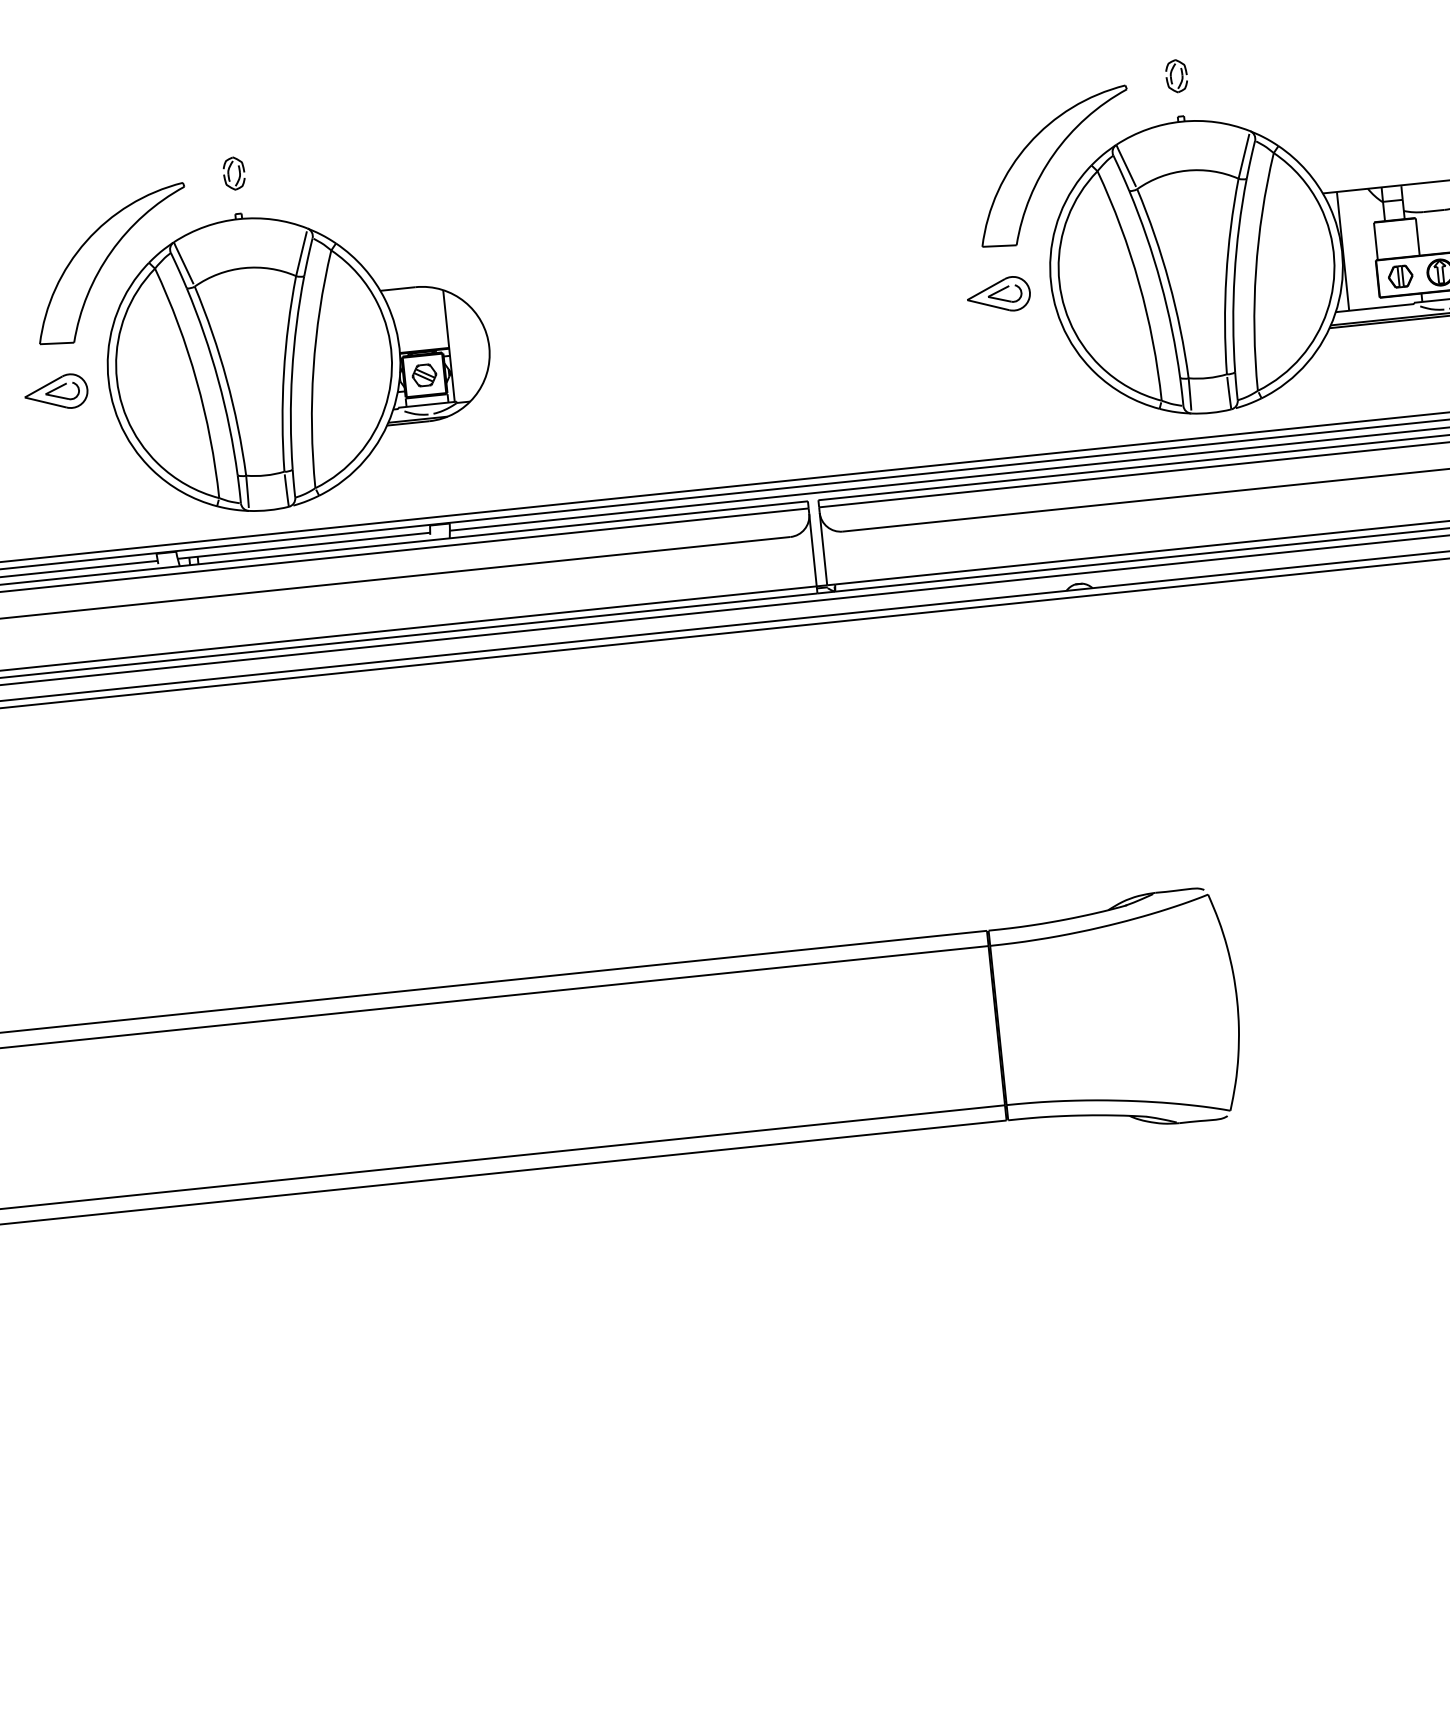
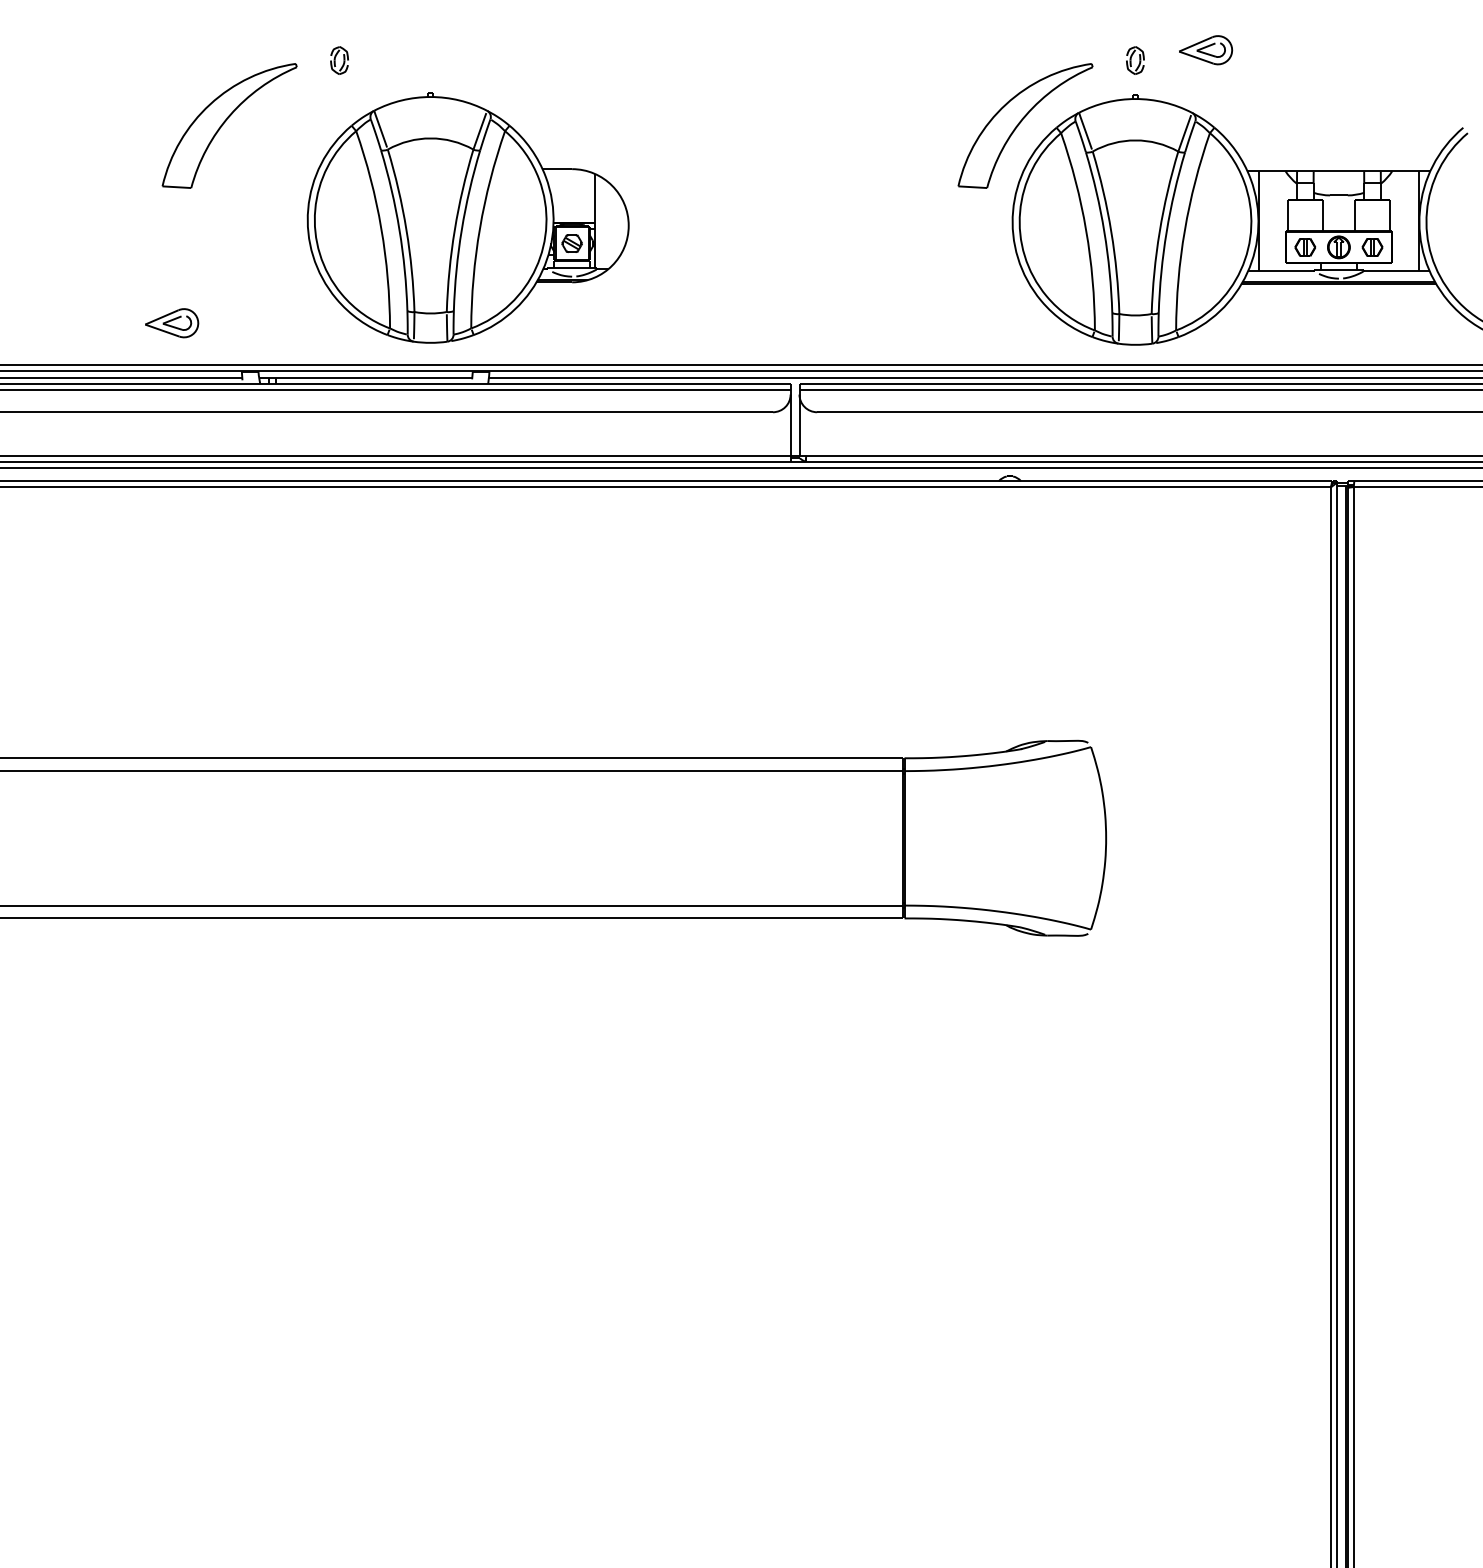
part: (999, 295) -> (1206, 50), moved
part: (297, 357) -> (467, 217), moved
part: (56, 392) -> (172, 323), moved

